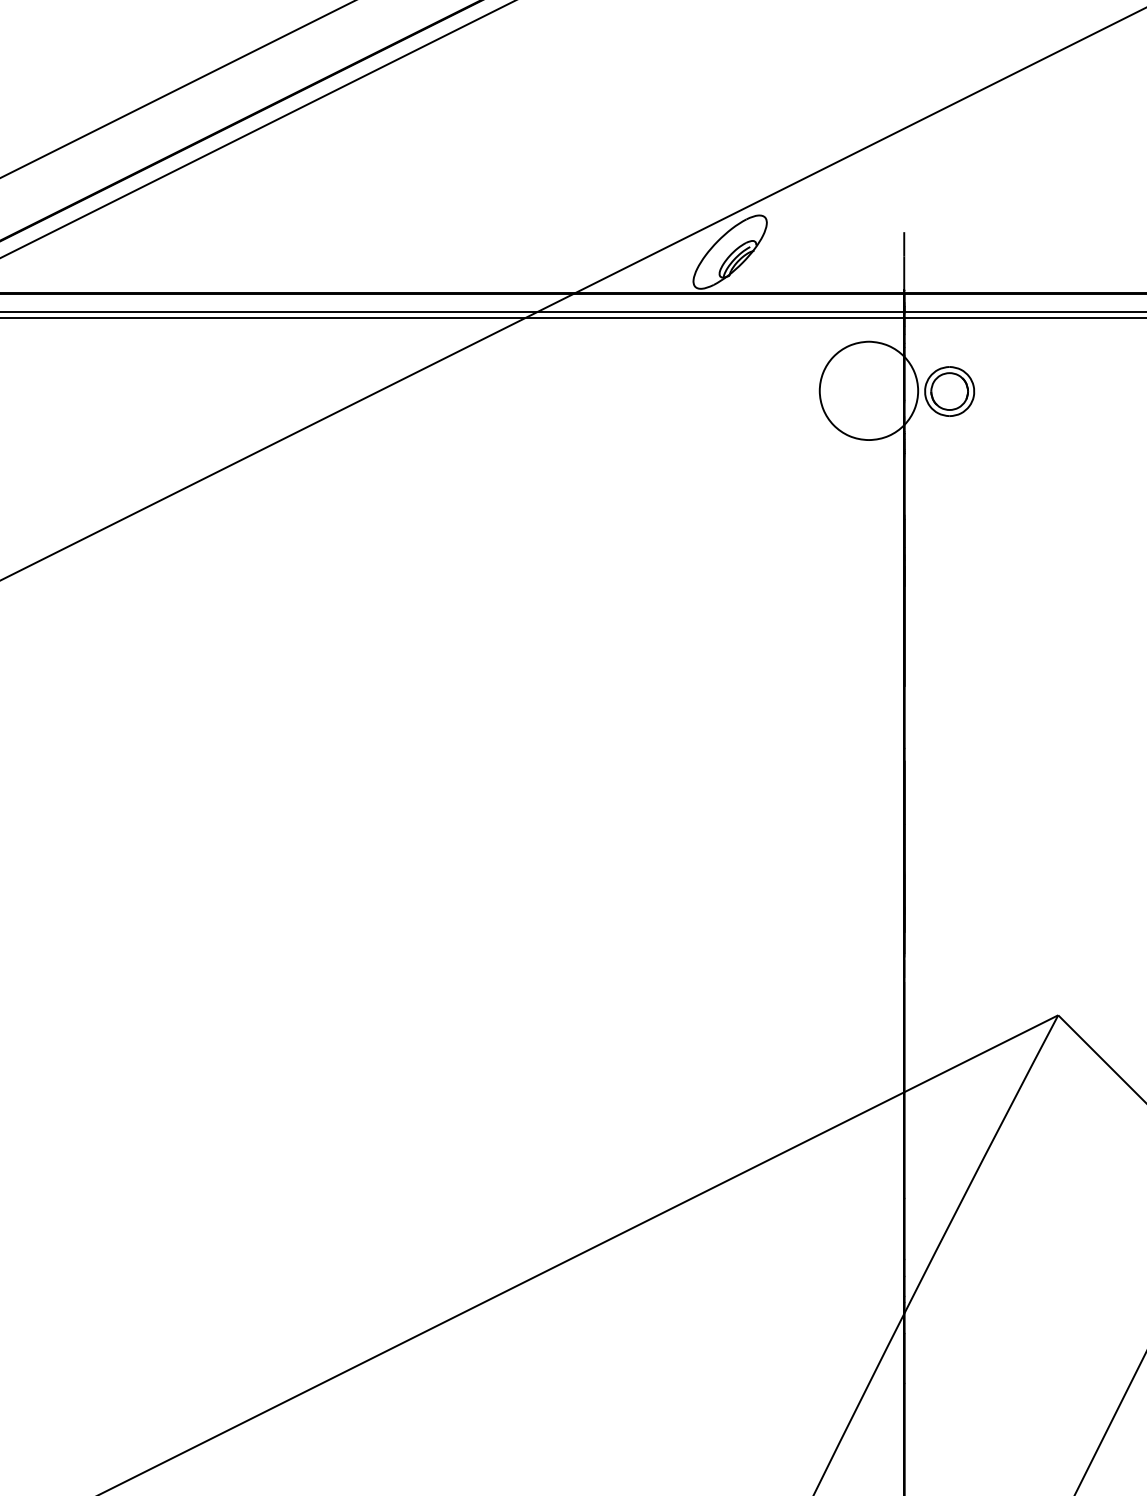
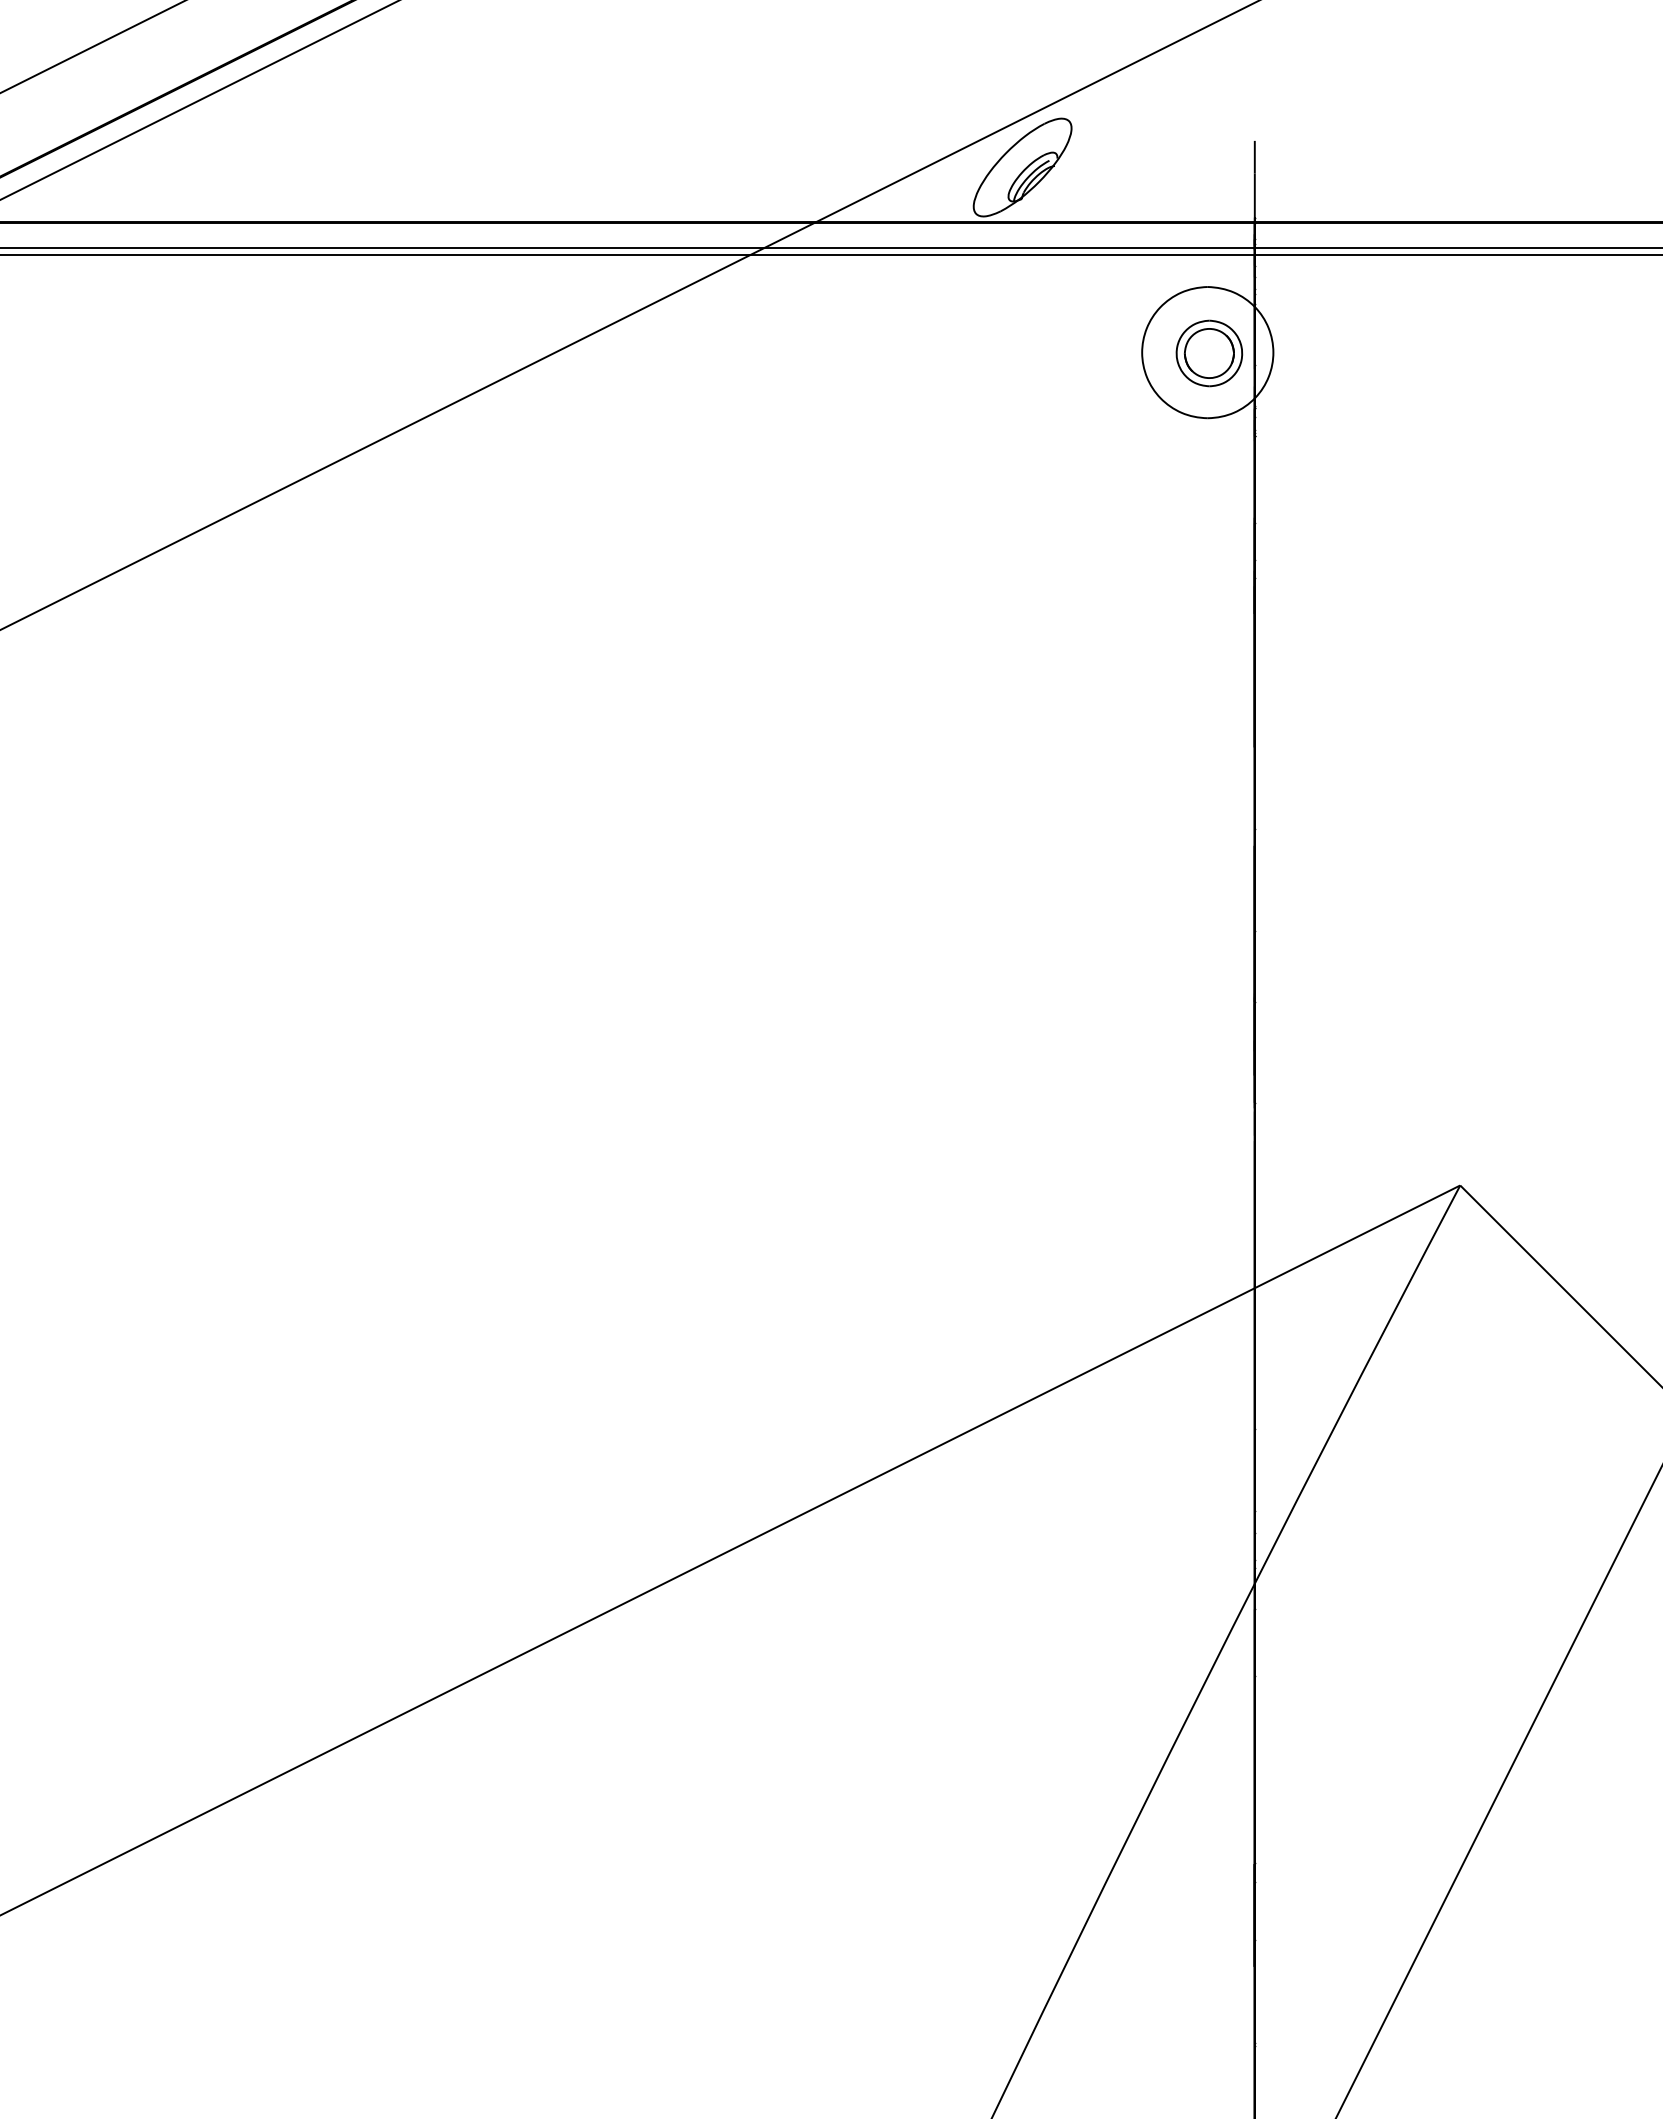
part: (949, 391) -> (1209, 353), moved

